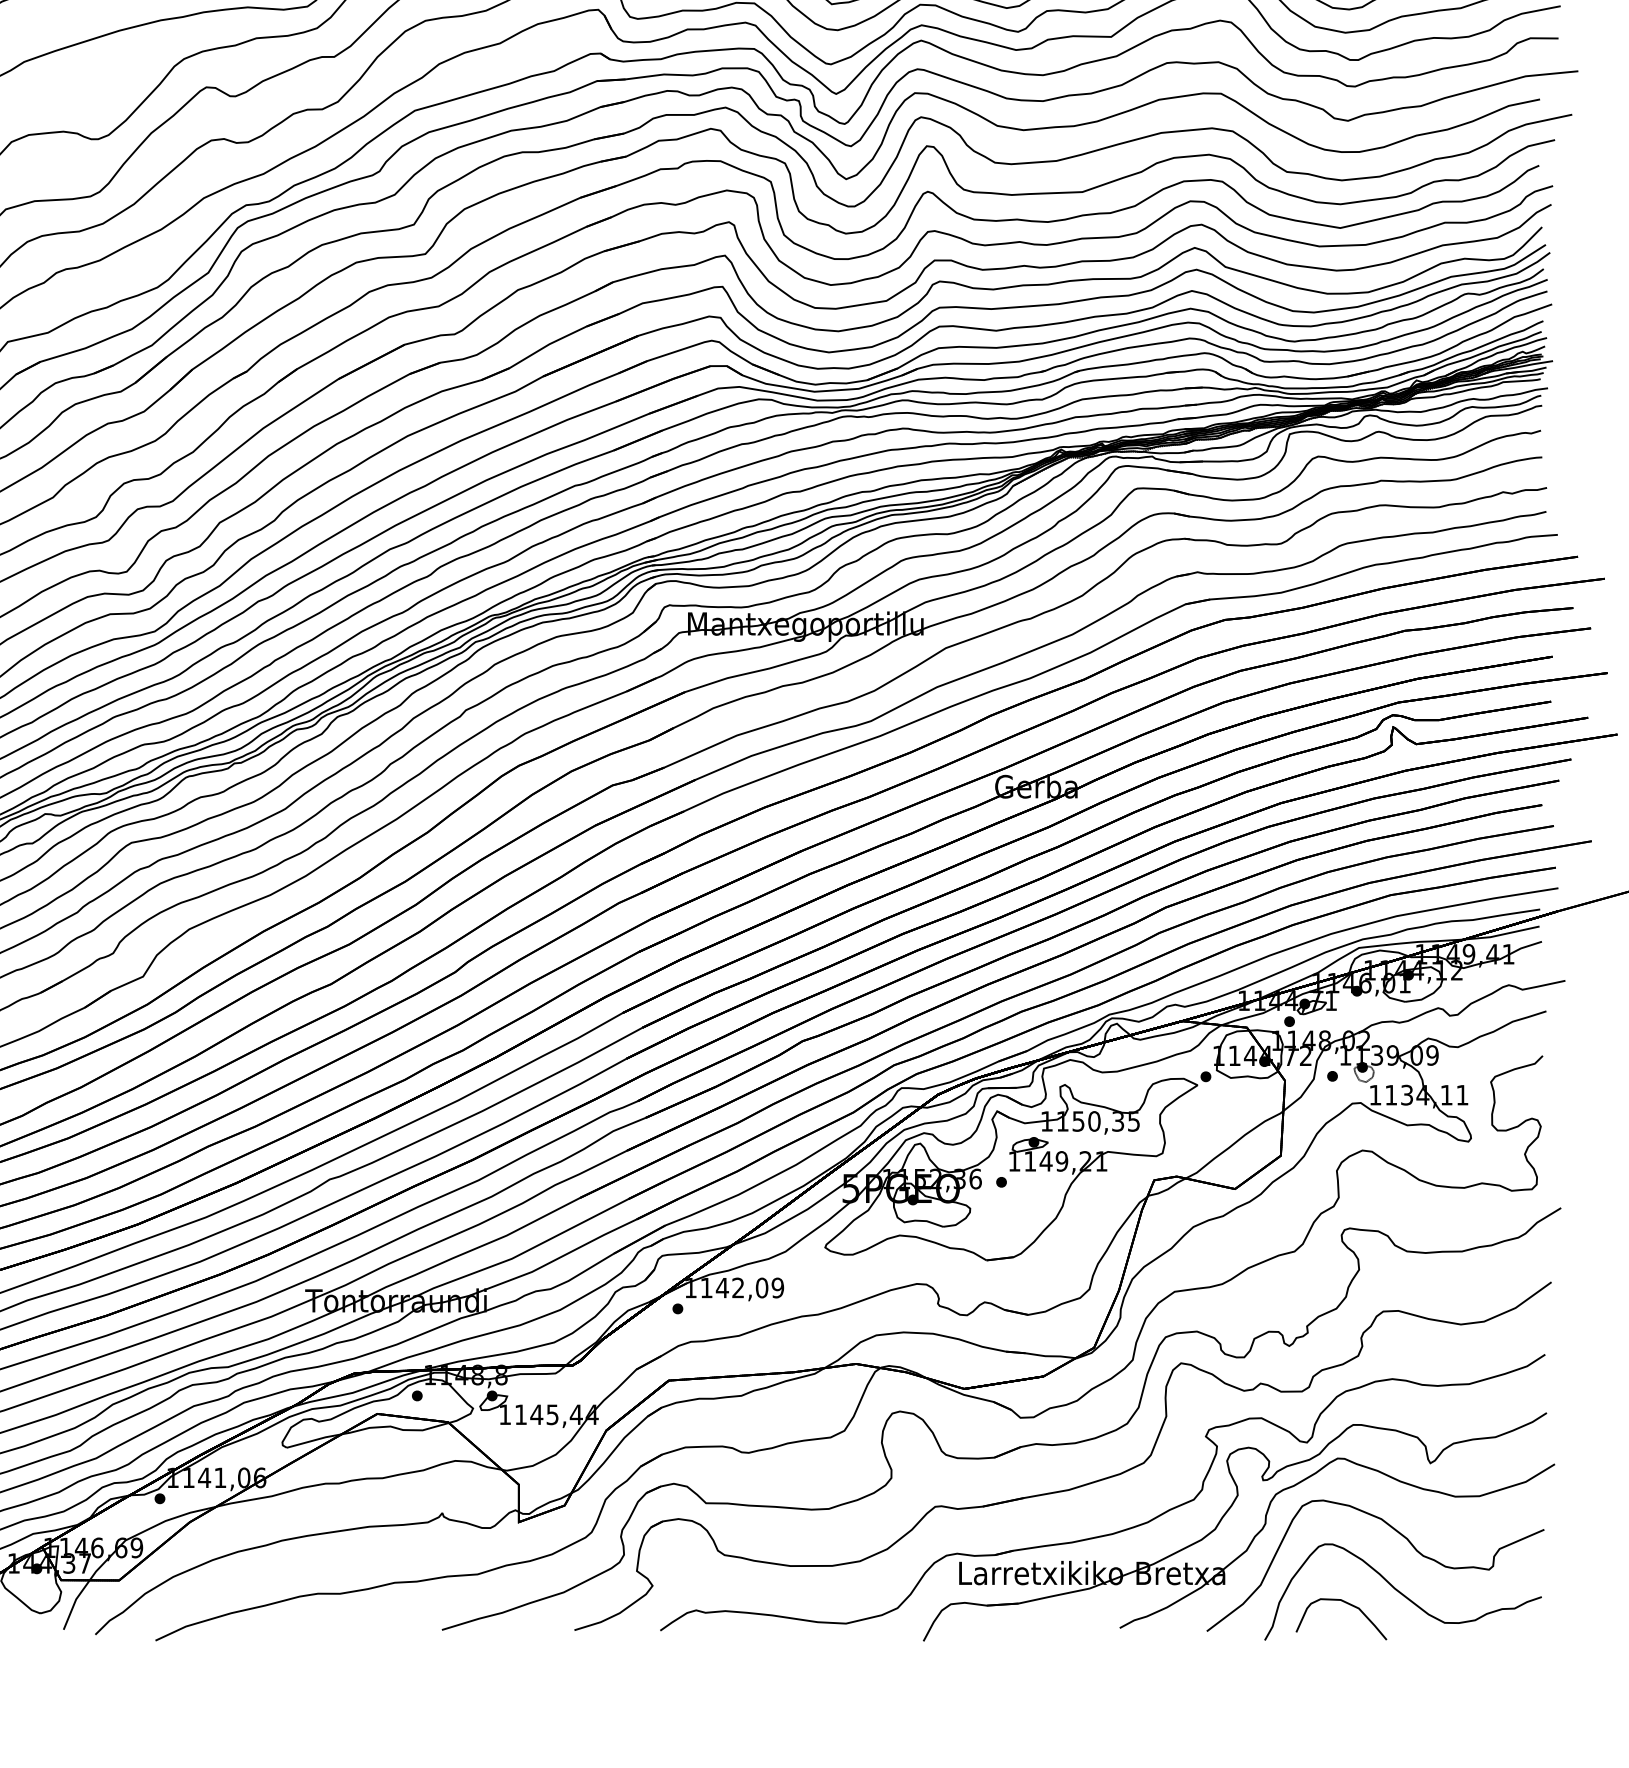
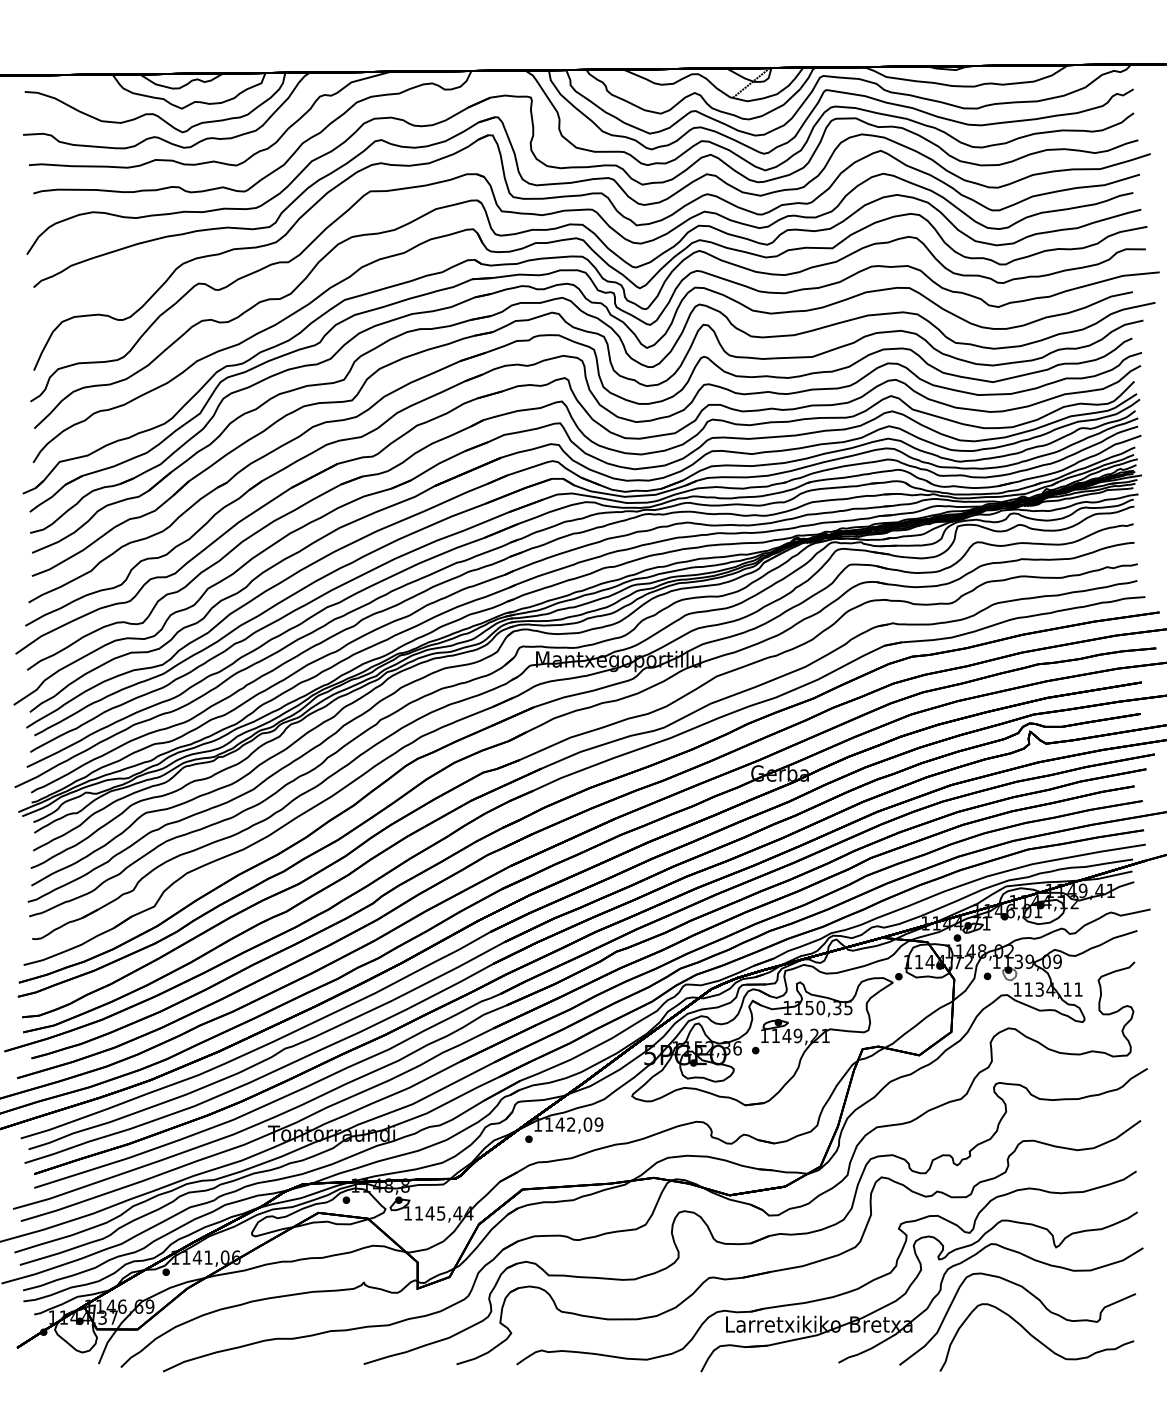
curve: (1346, 1604) -> (997, 1346), removed

